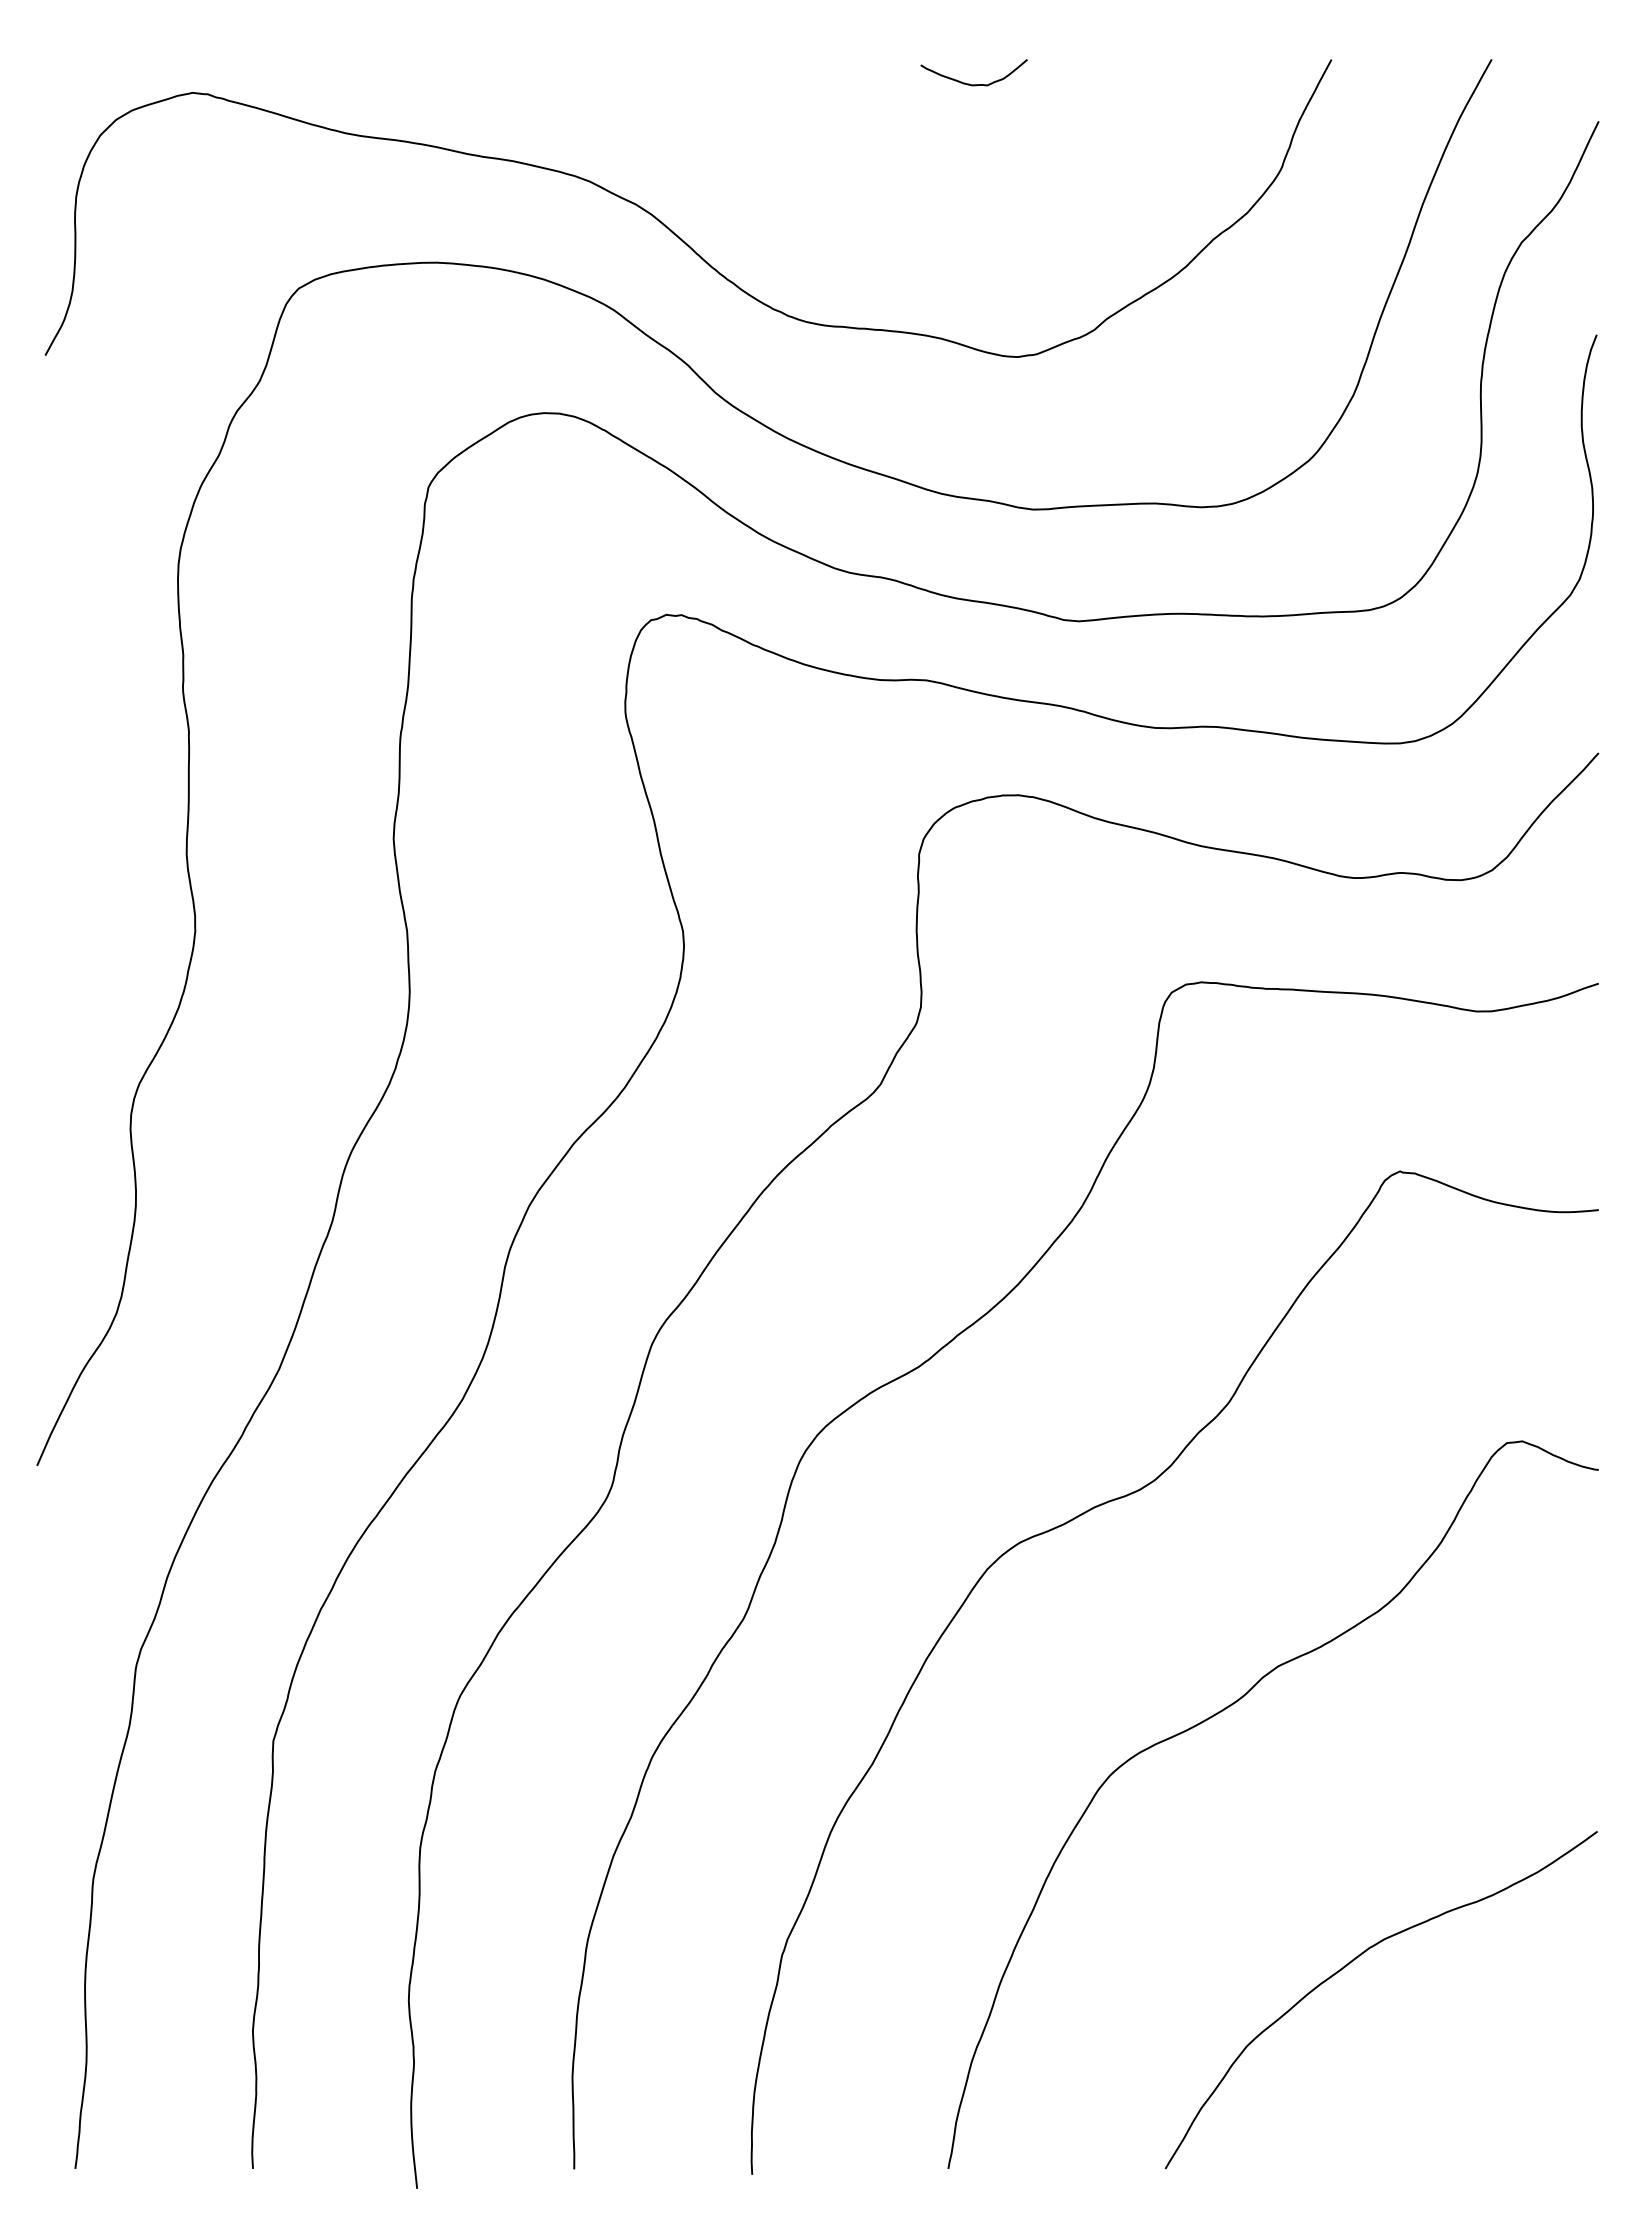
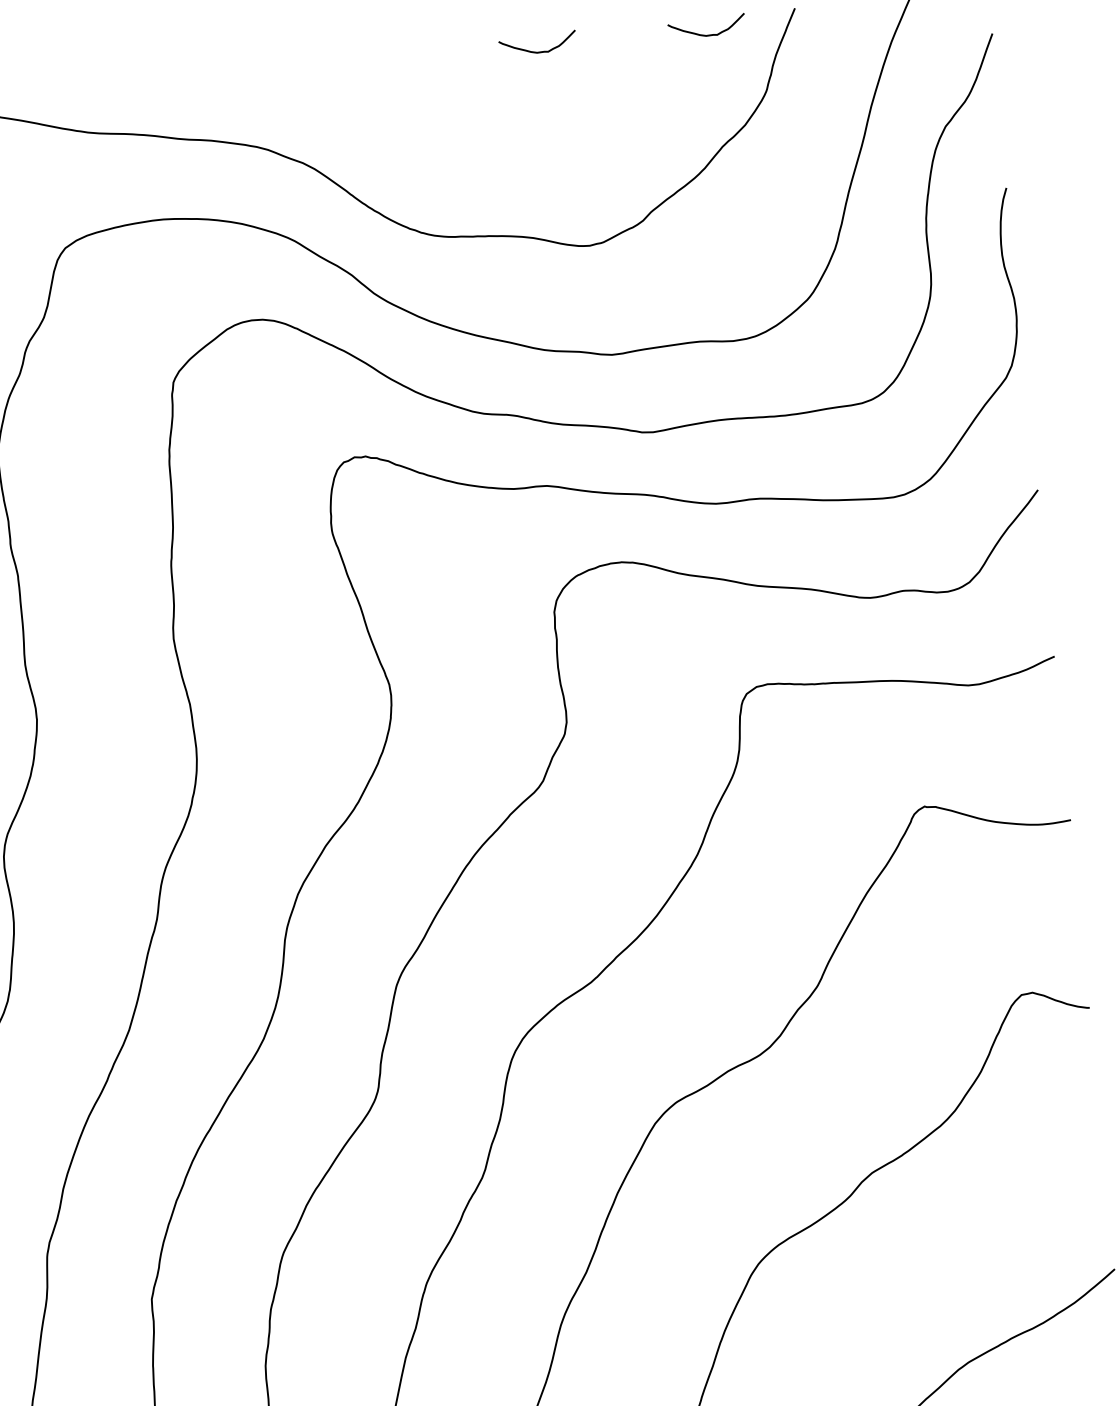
curve: (1203, 83) -> (704, 34), added

